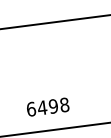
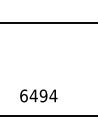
text: (64, 104) -> (53, 95), 6498 -> 6494

